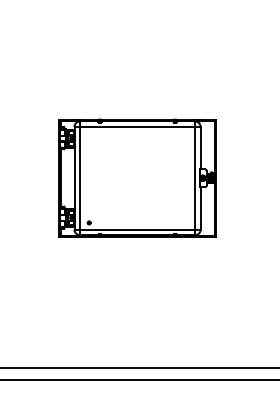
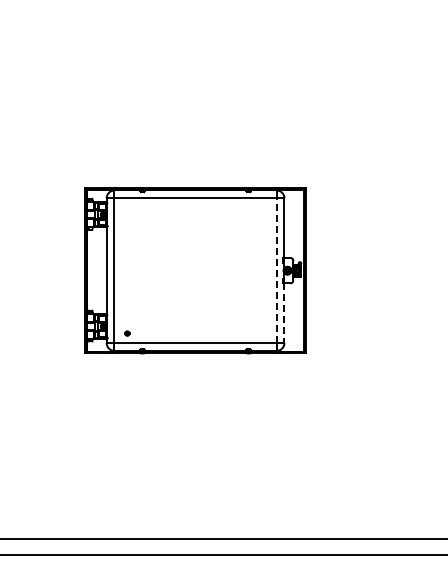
line: (194, 178) -> (276, 270), solid -> dashed
line: (200, 208) -> (284, 313), solid -> dashed

